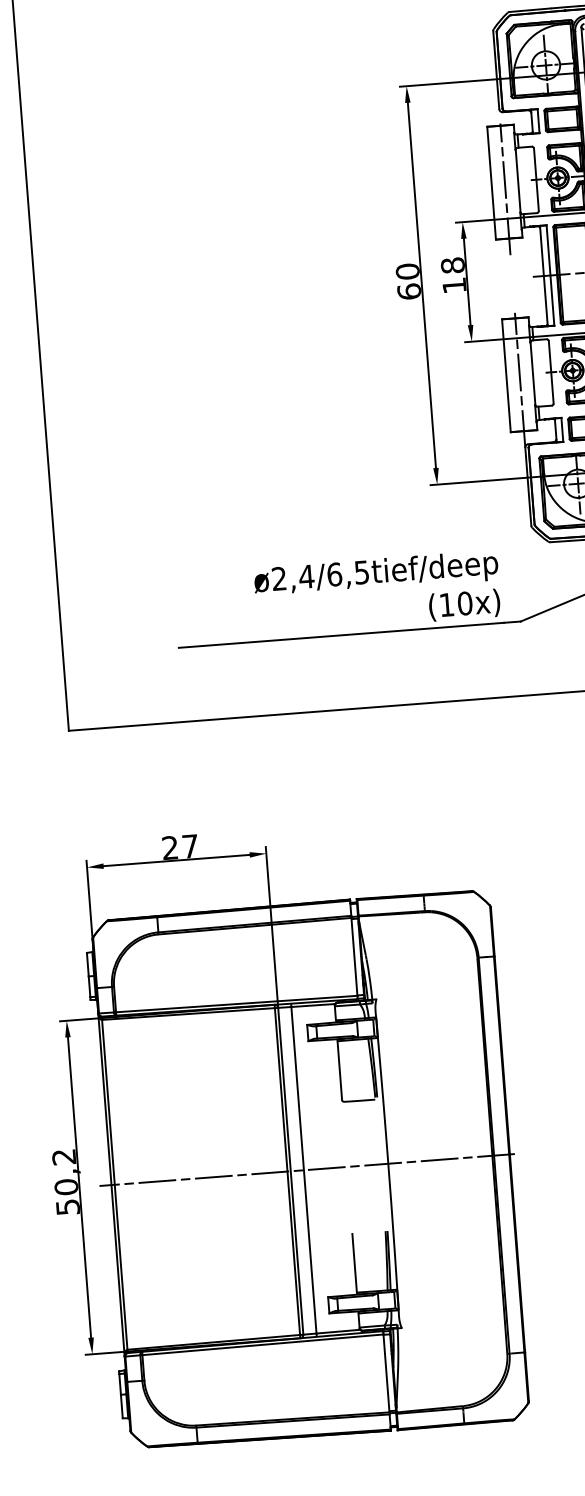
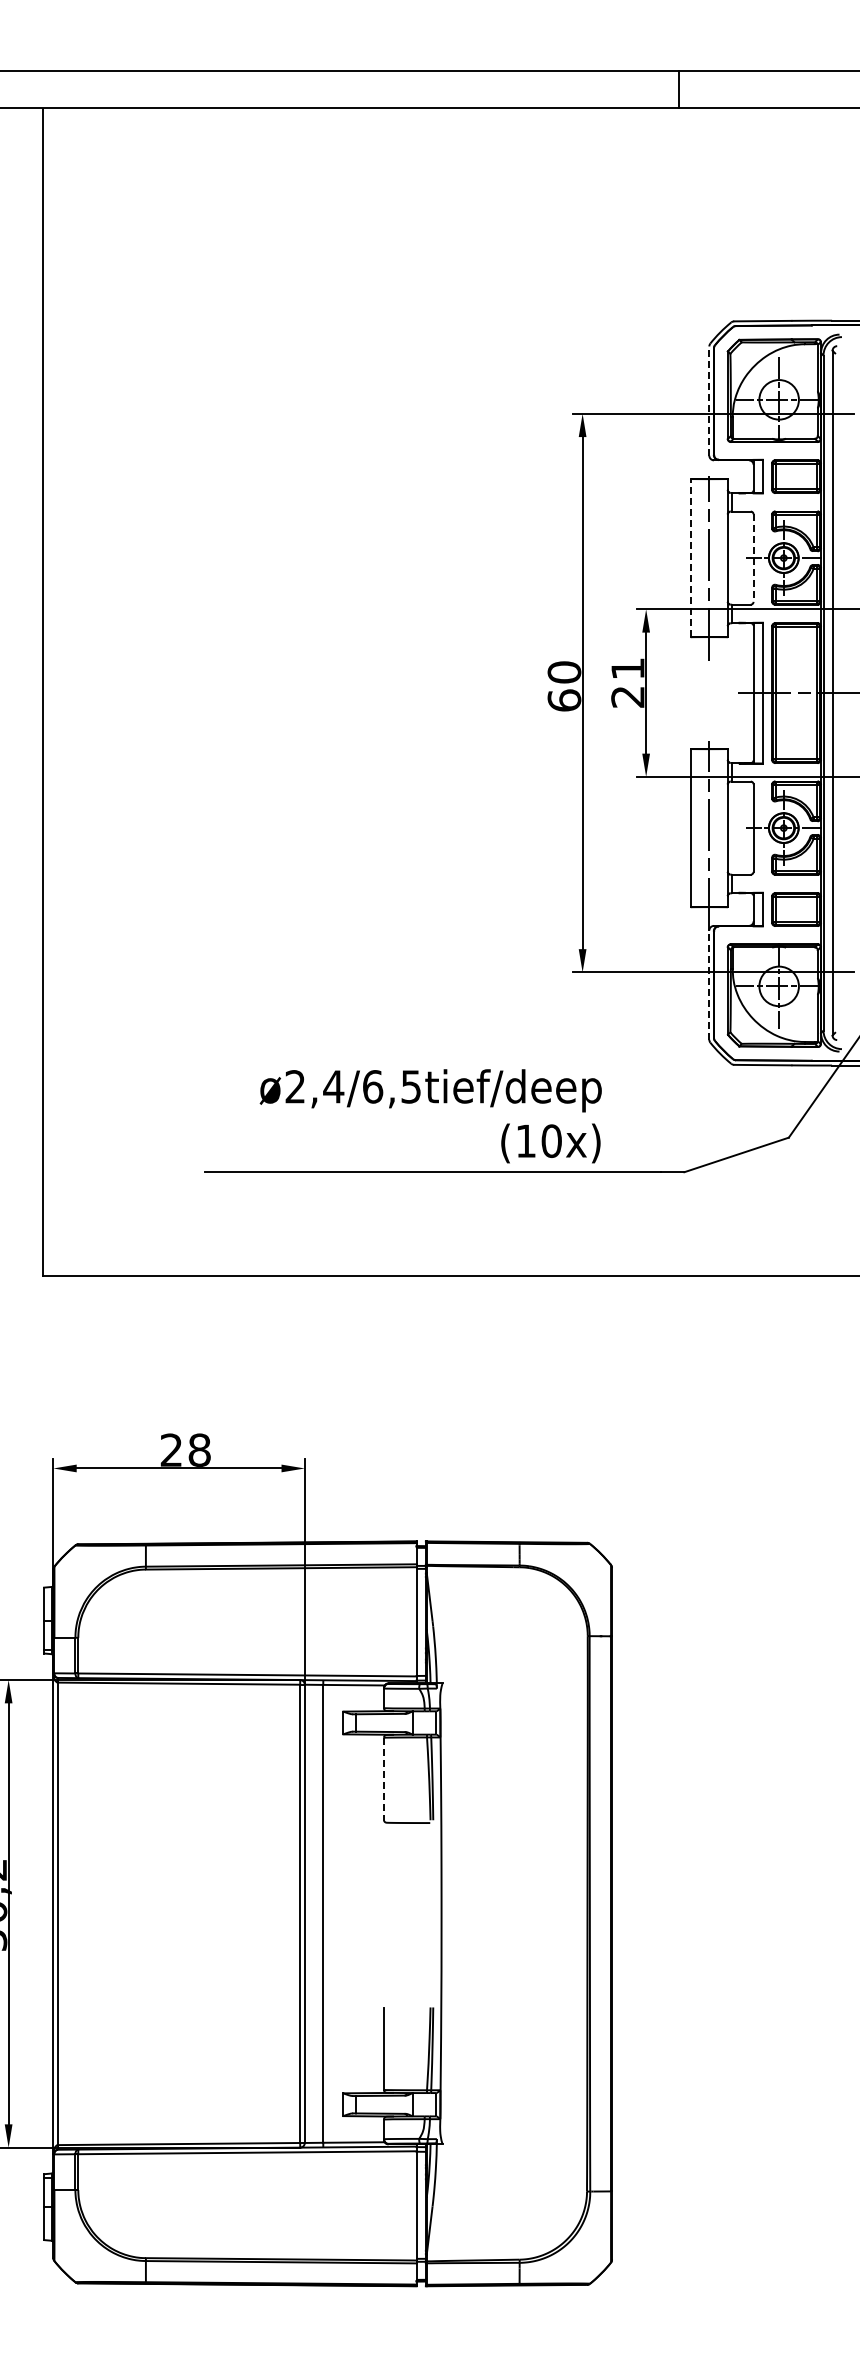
line: (496, 70) -> (709, 401), solid -> dashed
line: (536, 180) -> (753, 558), solid -> dashed
line: (491, 182) -> (690, 557), solid -> dashed
text: (453, 275) -> (627, 682), 18 -> 21
line: (528, 486) -> (709, 985), solid -> dashed
text: (377, 592) -> (430, 1116), moved
text: (190, 845) -> (199, 1449), 27 -> 28
line: (339, 1071) -> (383, 1779), solid -> dashed
line: (306, 1169) -> (327, 1913), removed

